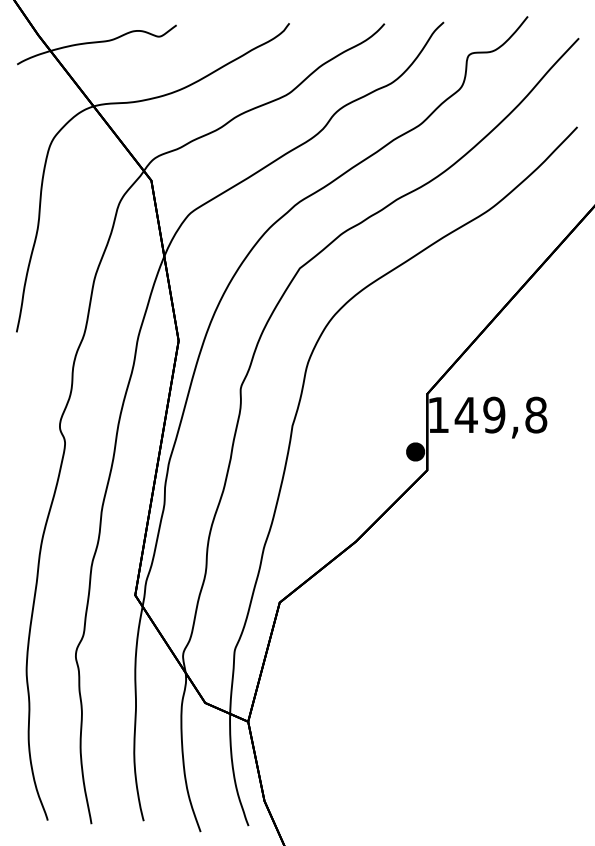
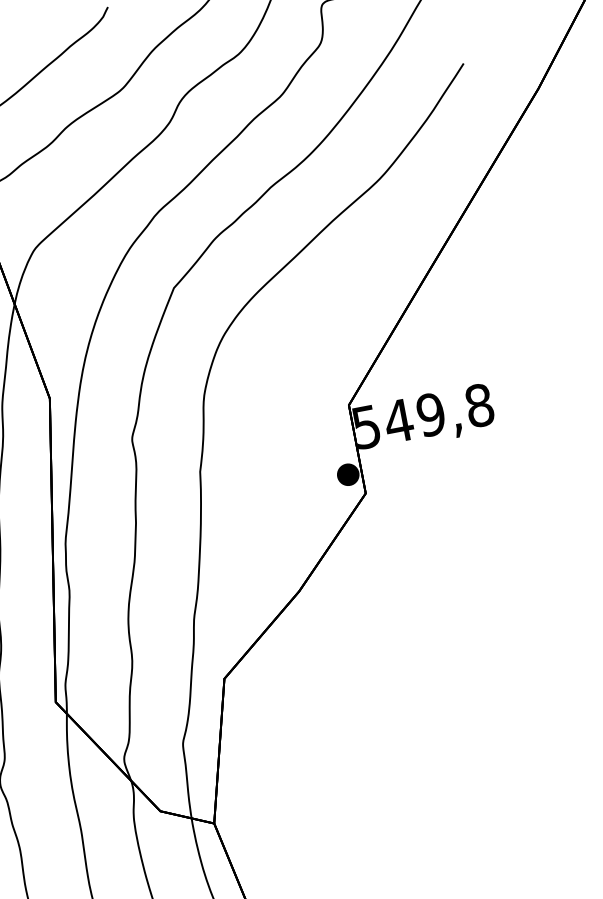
text: (438, 415) -> (366, 427), 149,8 -> 549,8

